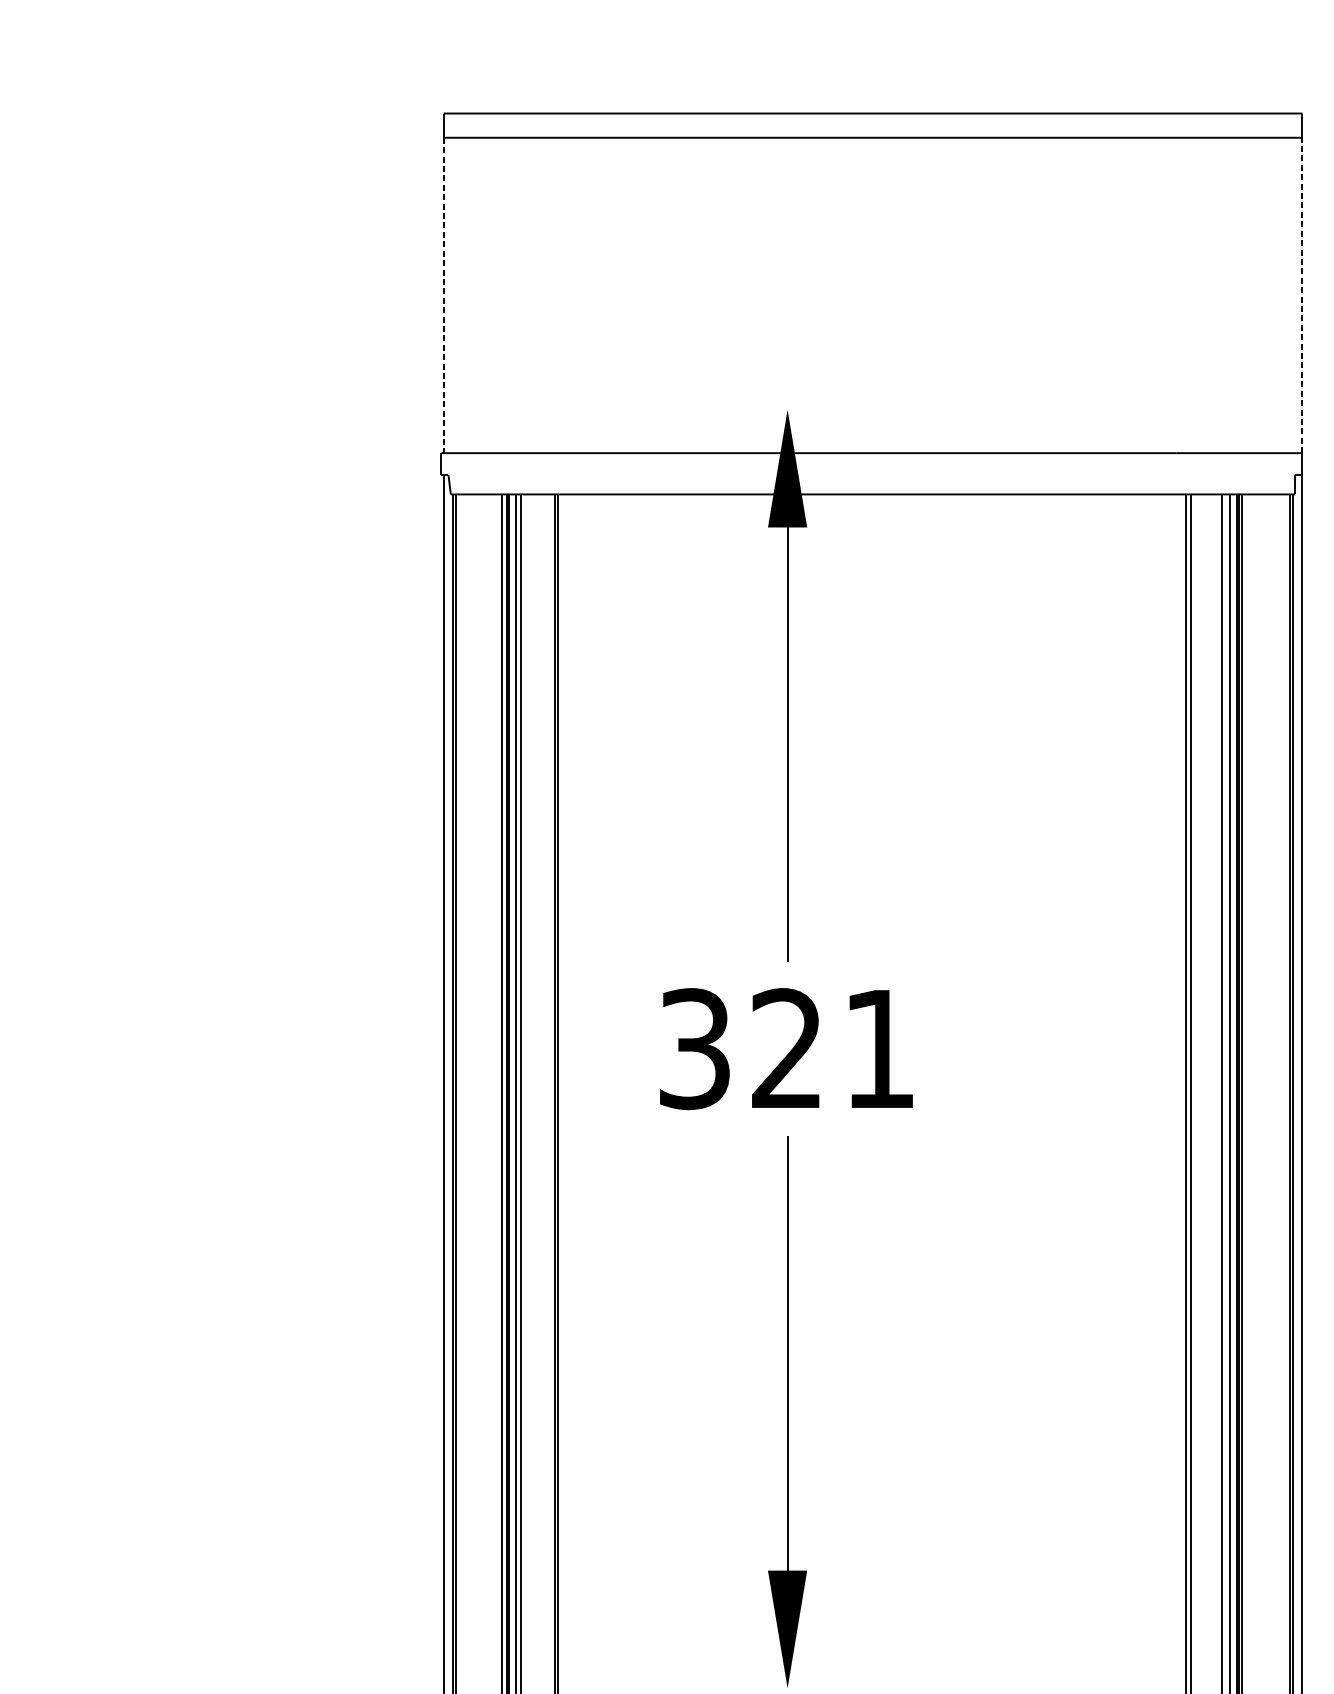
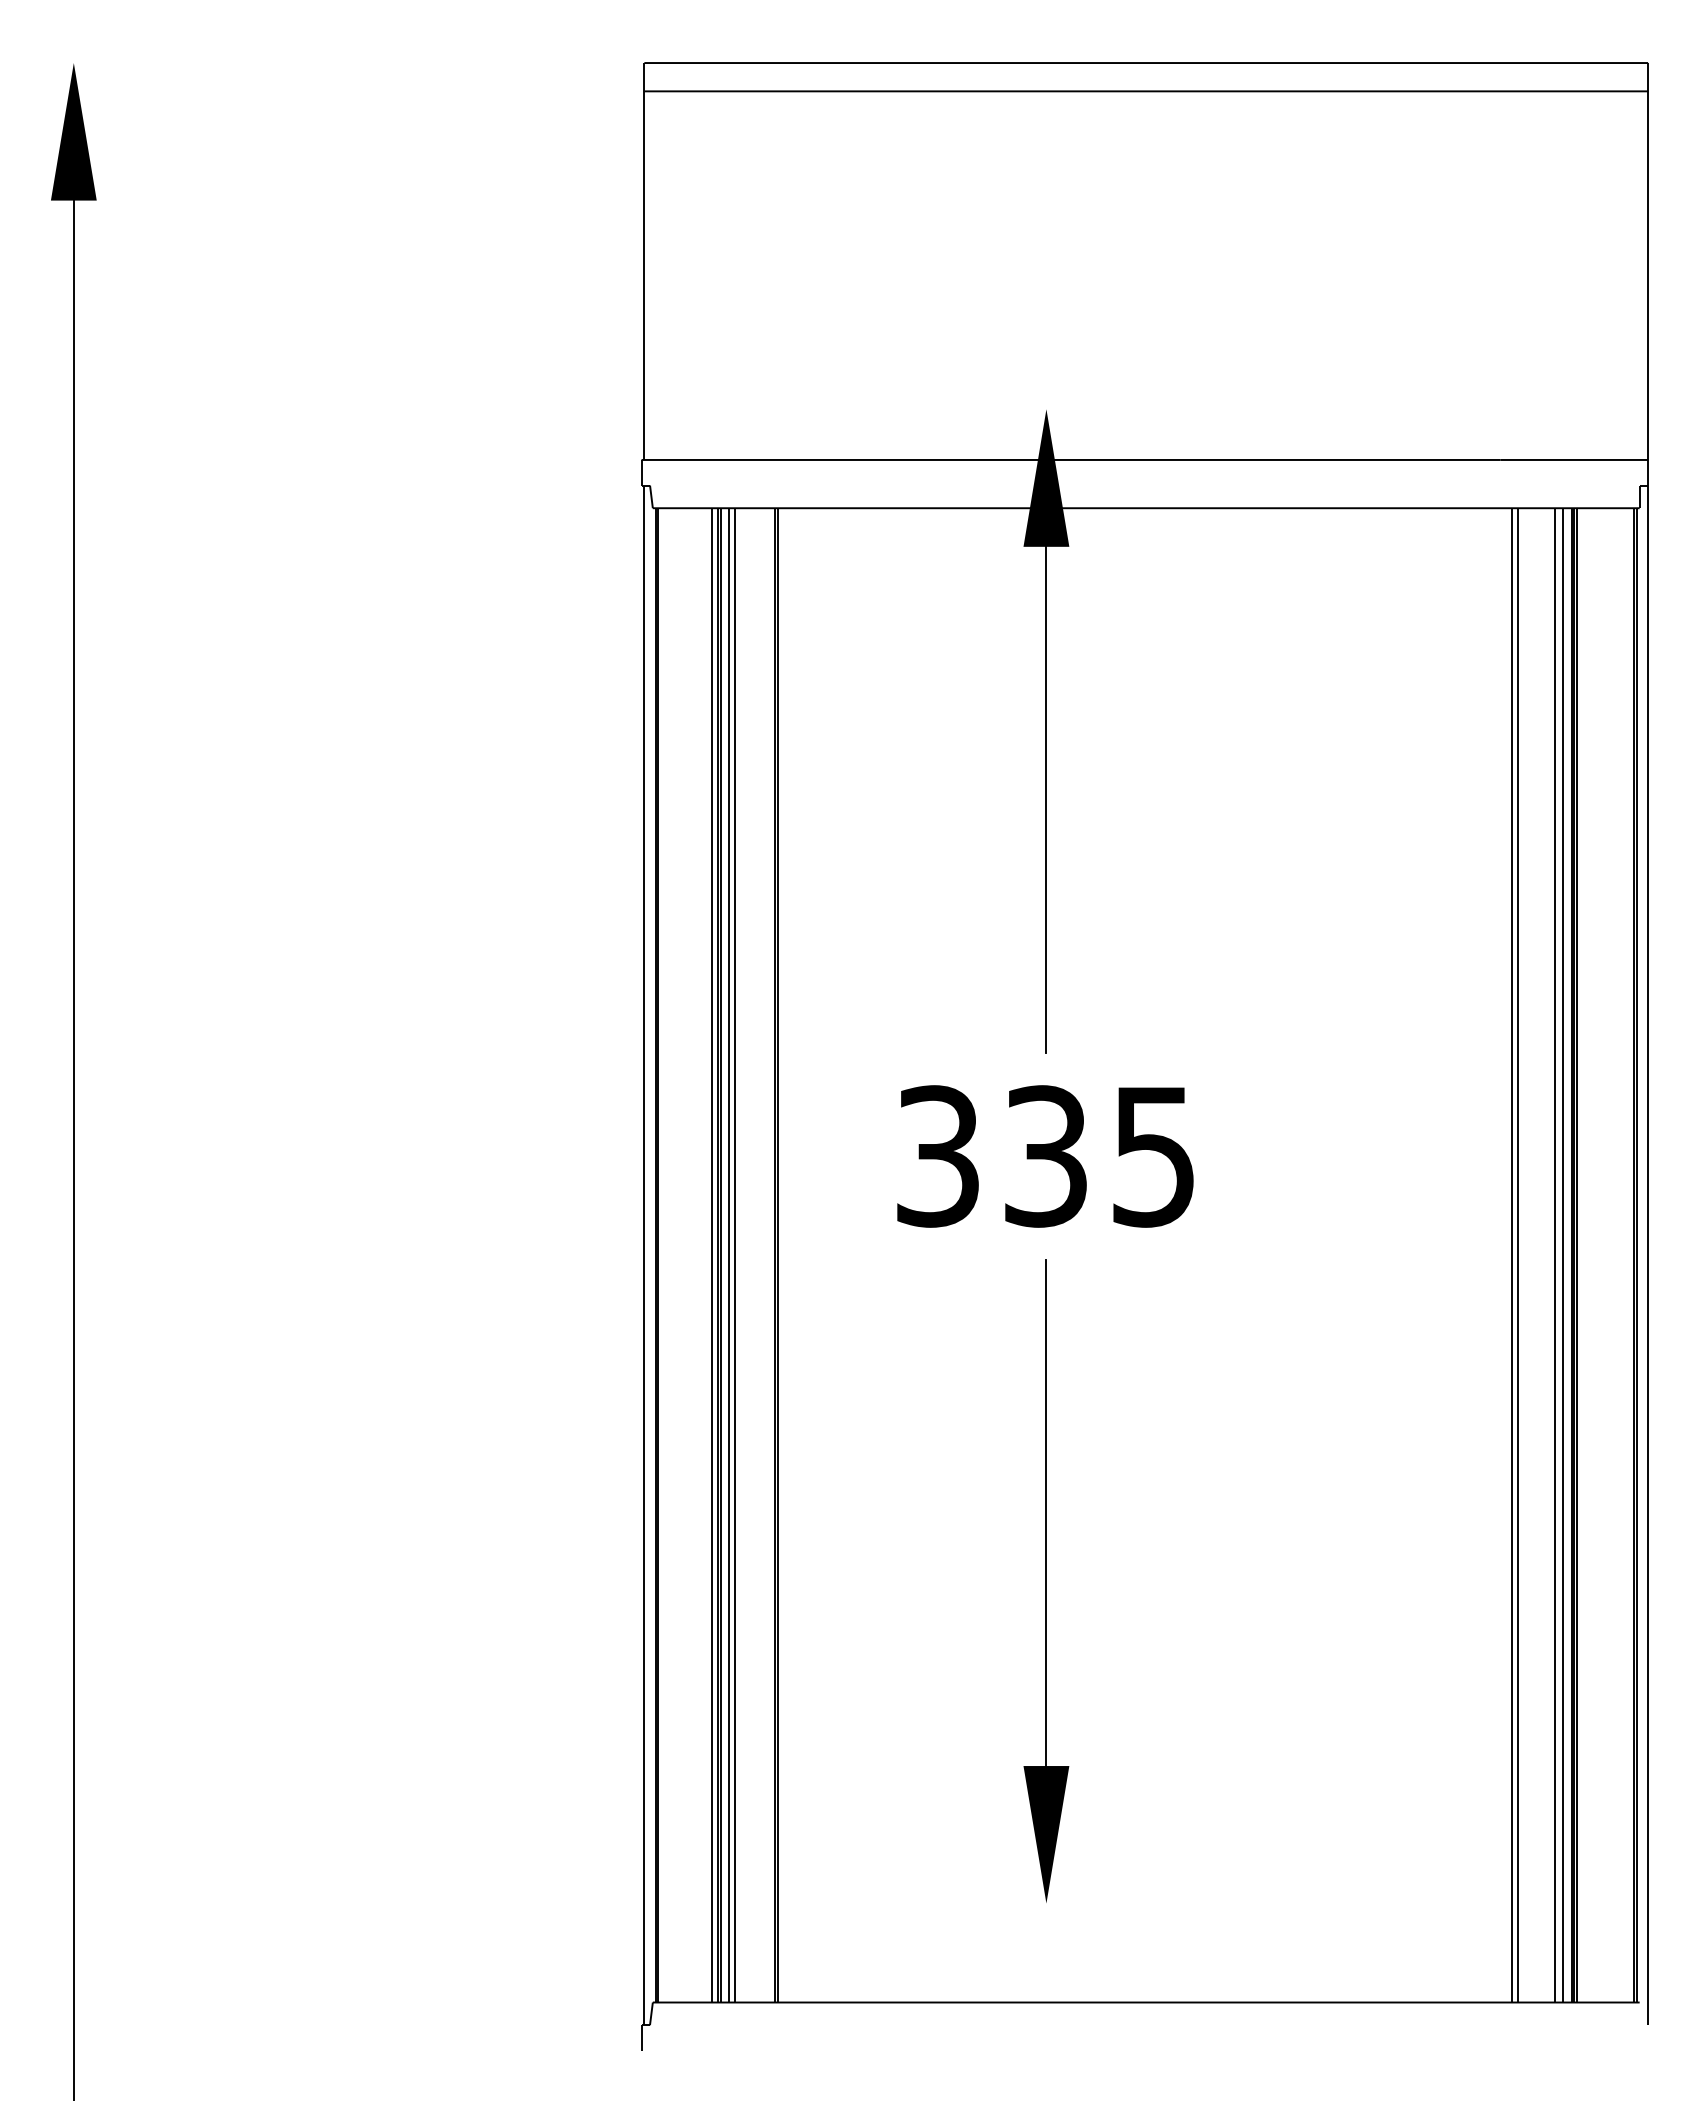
line: (1302, 295) -> (1648, 275), dashed -> solid
line: (443, 296) -> (644, 276), dashed -> solid
text: (832, 1049) -> (1098, 1156), 321 -> 335

